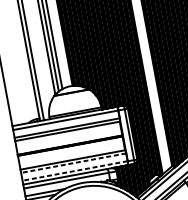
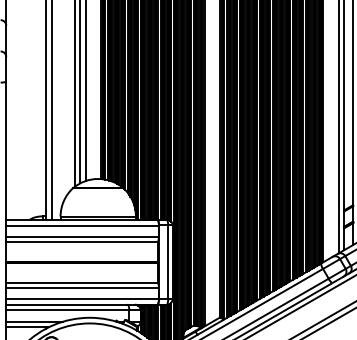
line: (73, 163) -> (82, 287), dashed -> solid
line: (75, 171) -> (82, 299), dashed -> solid

